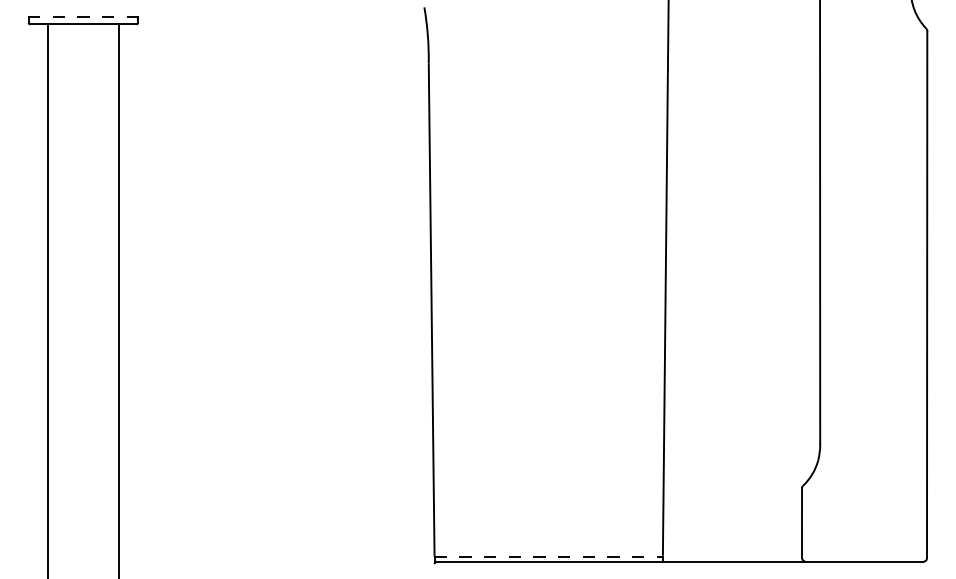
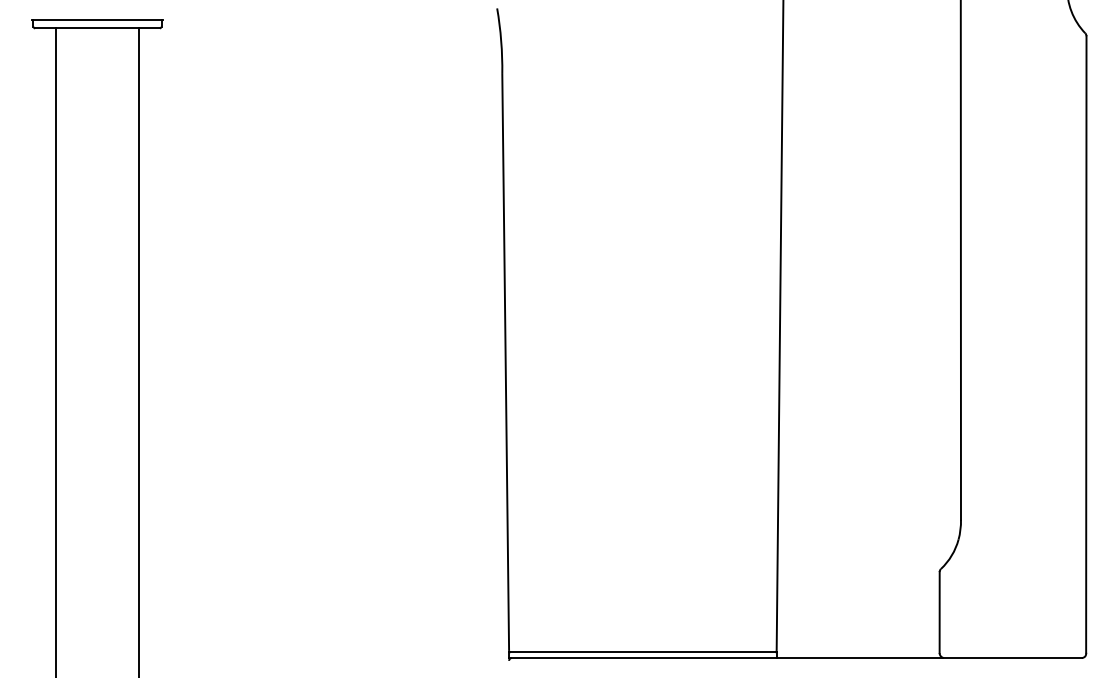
line: (83, 17) -> (97, 20), dashed -> solid
line: (549, 556) -> (643, 651), dashed -> solid

